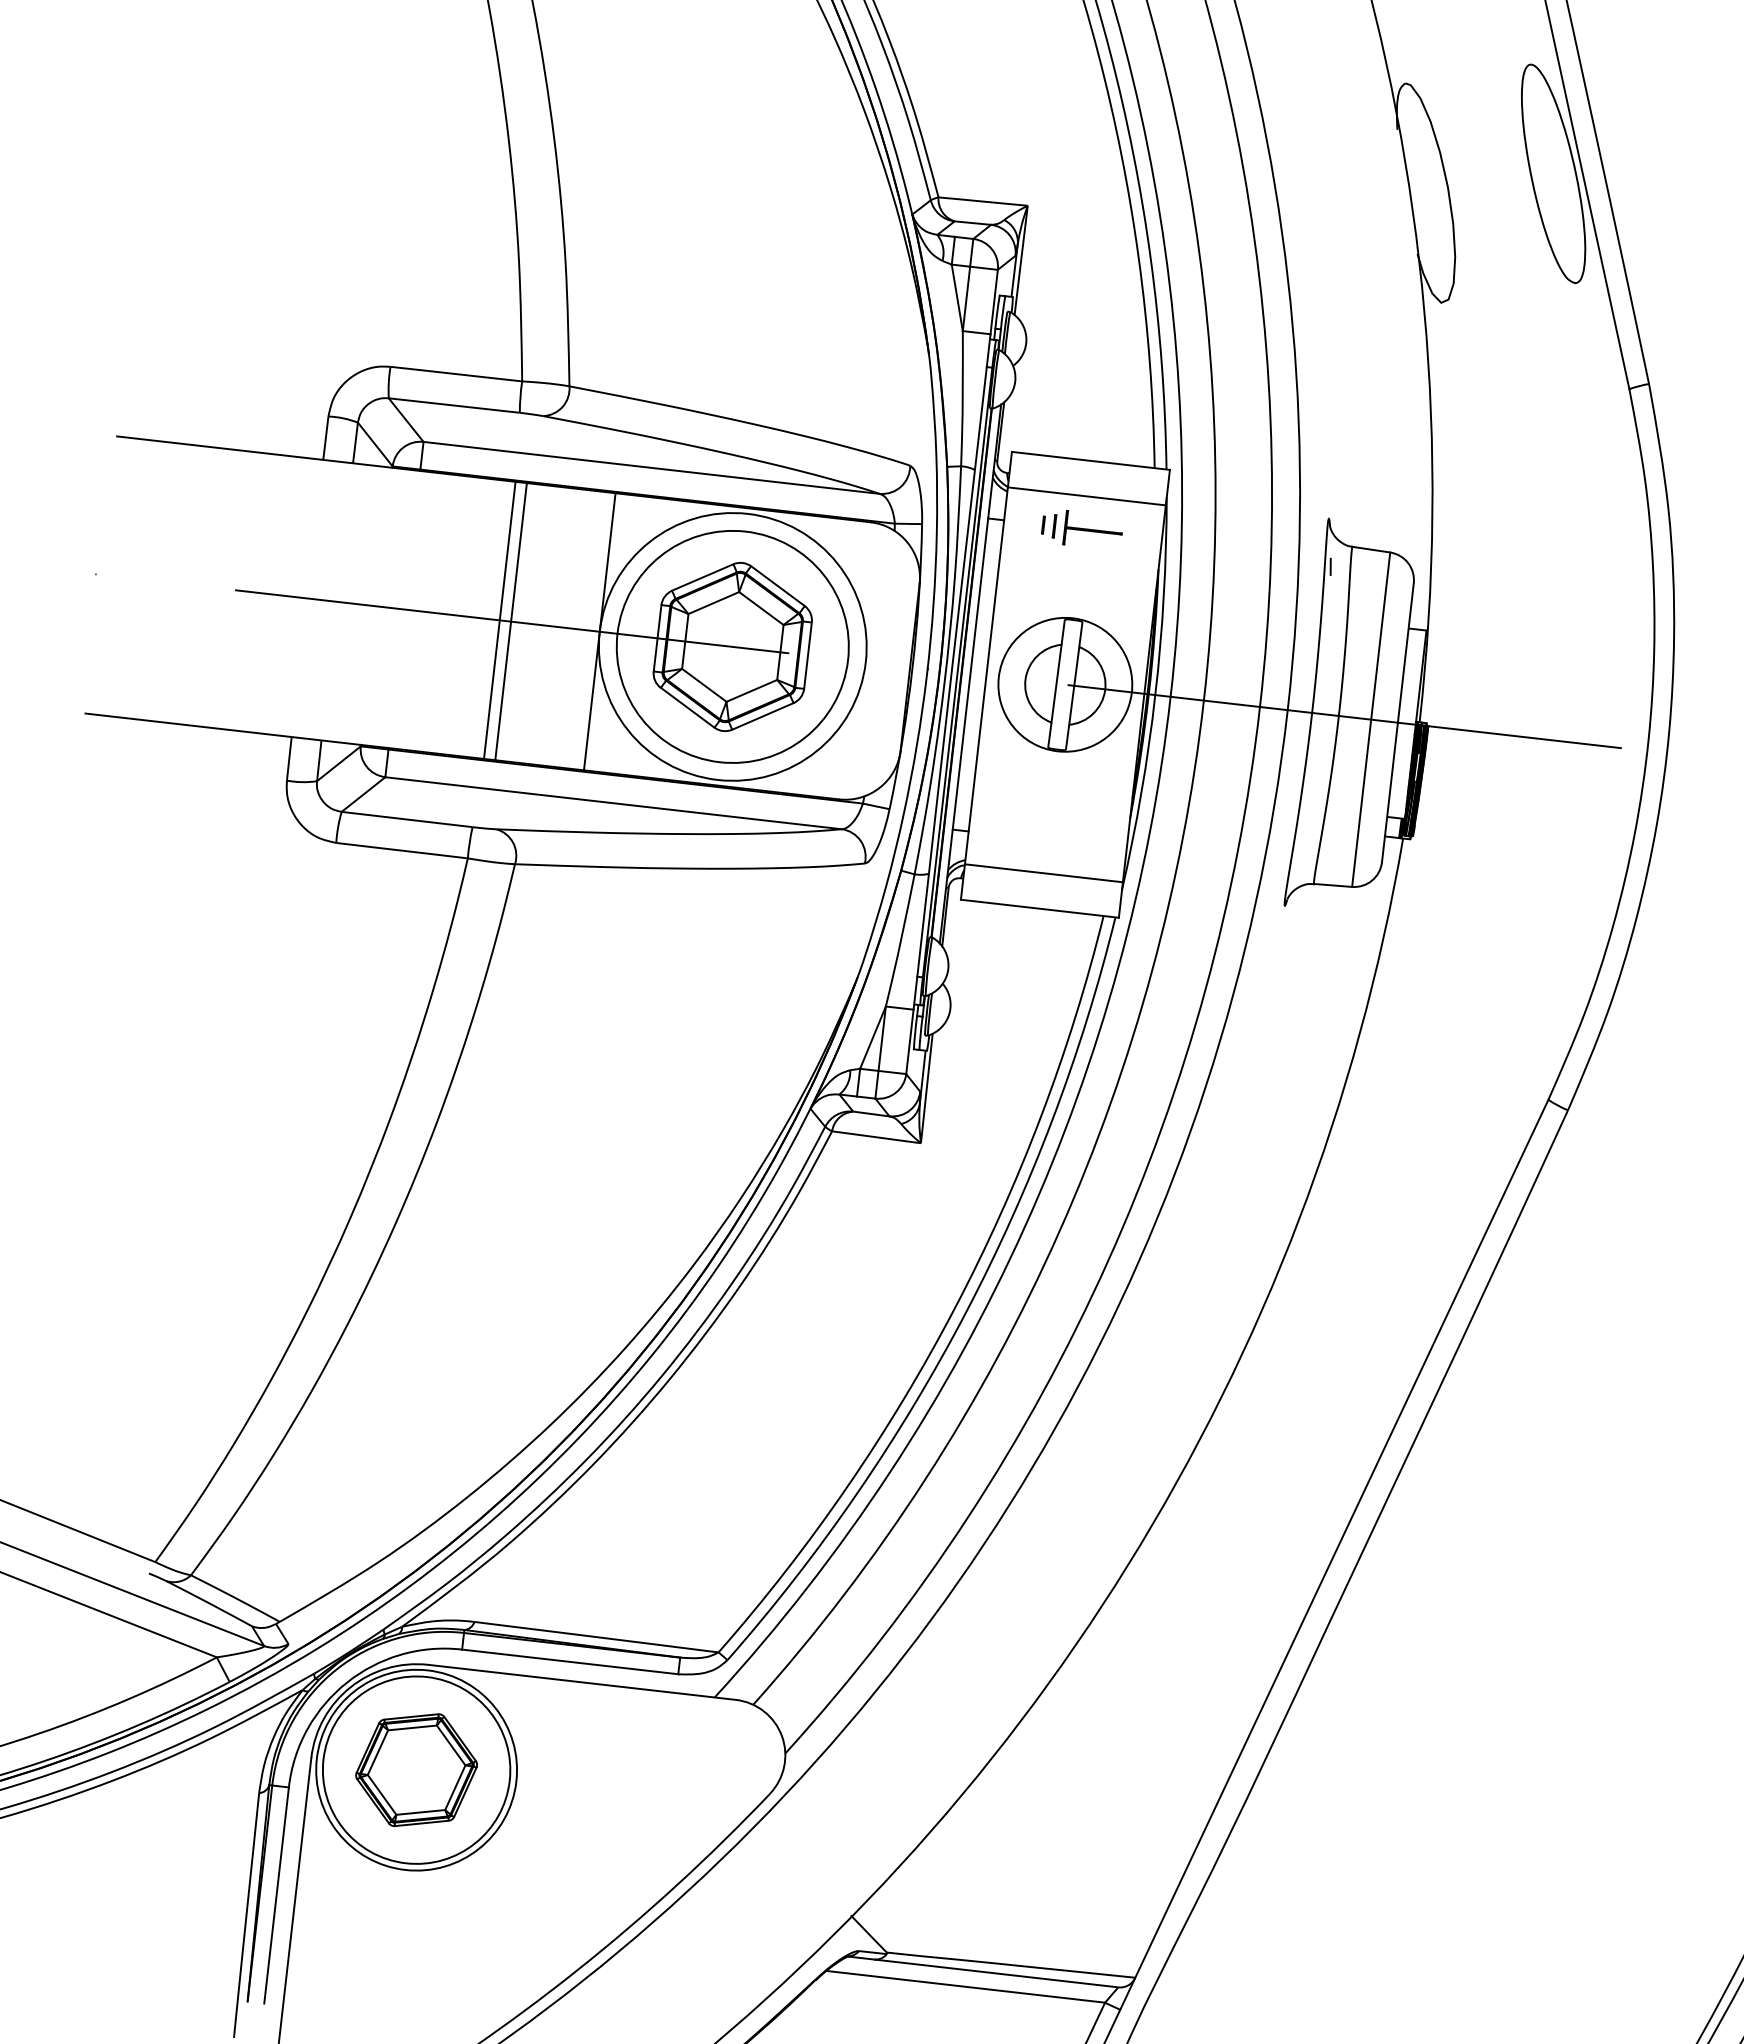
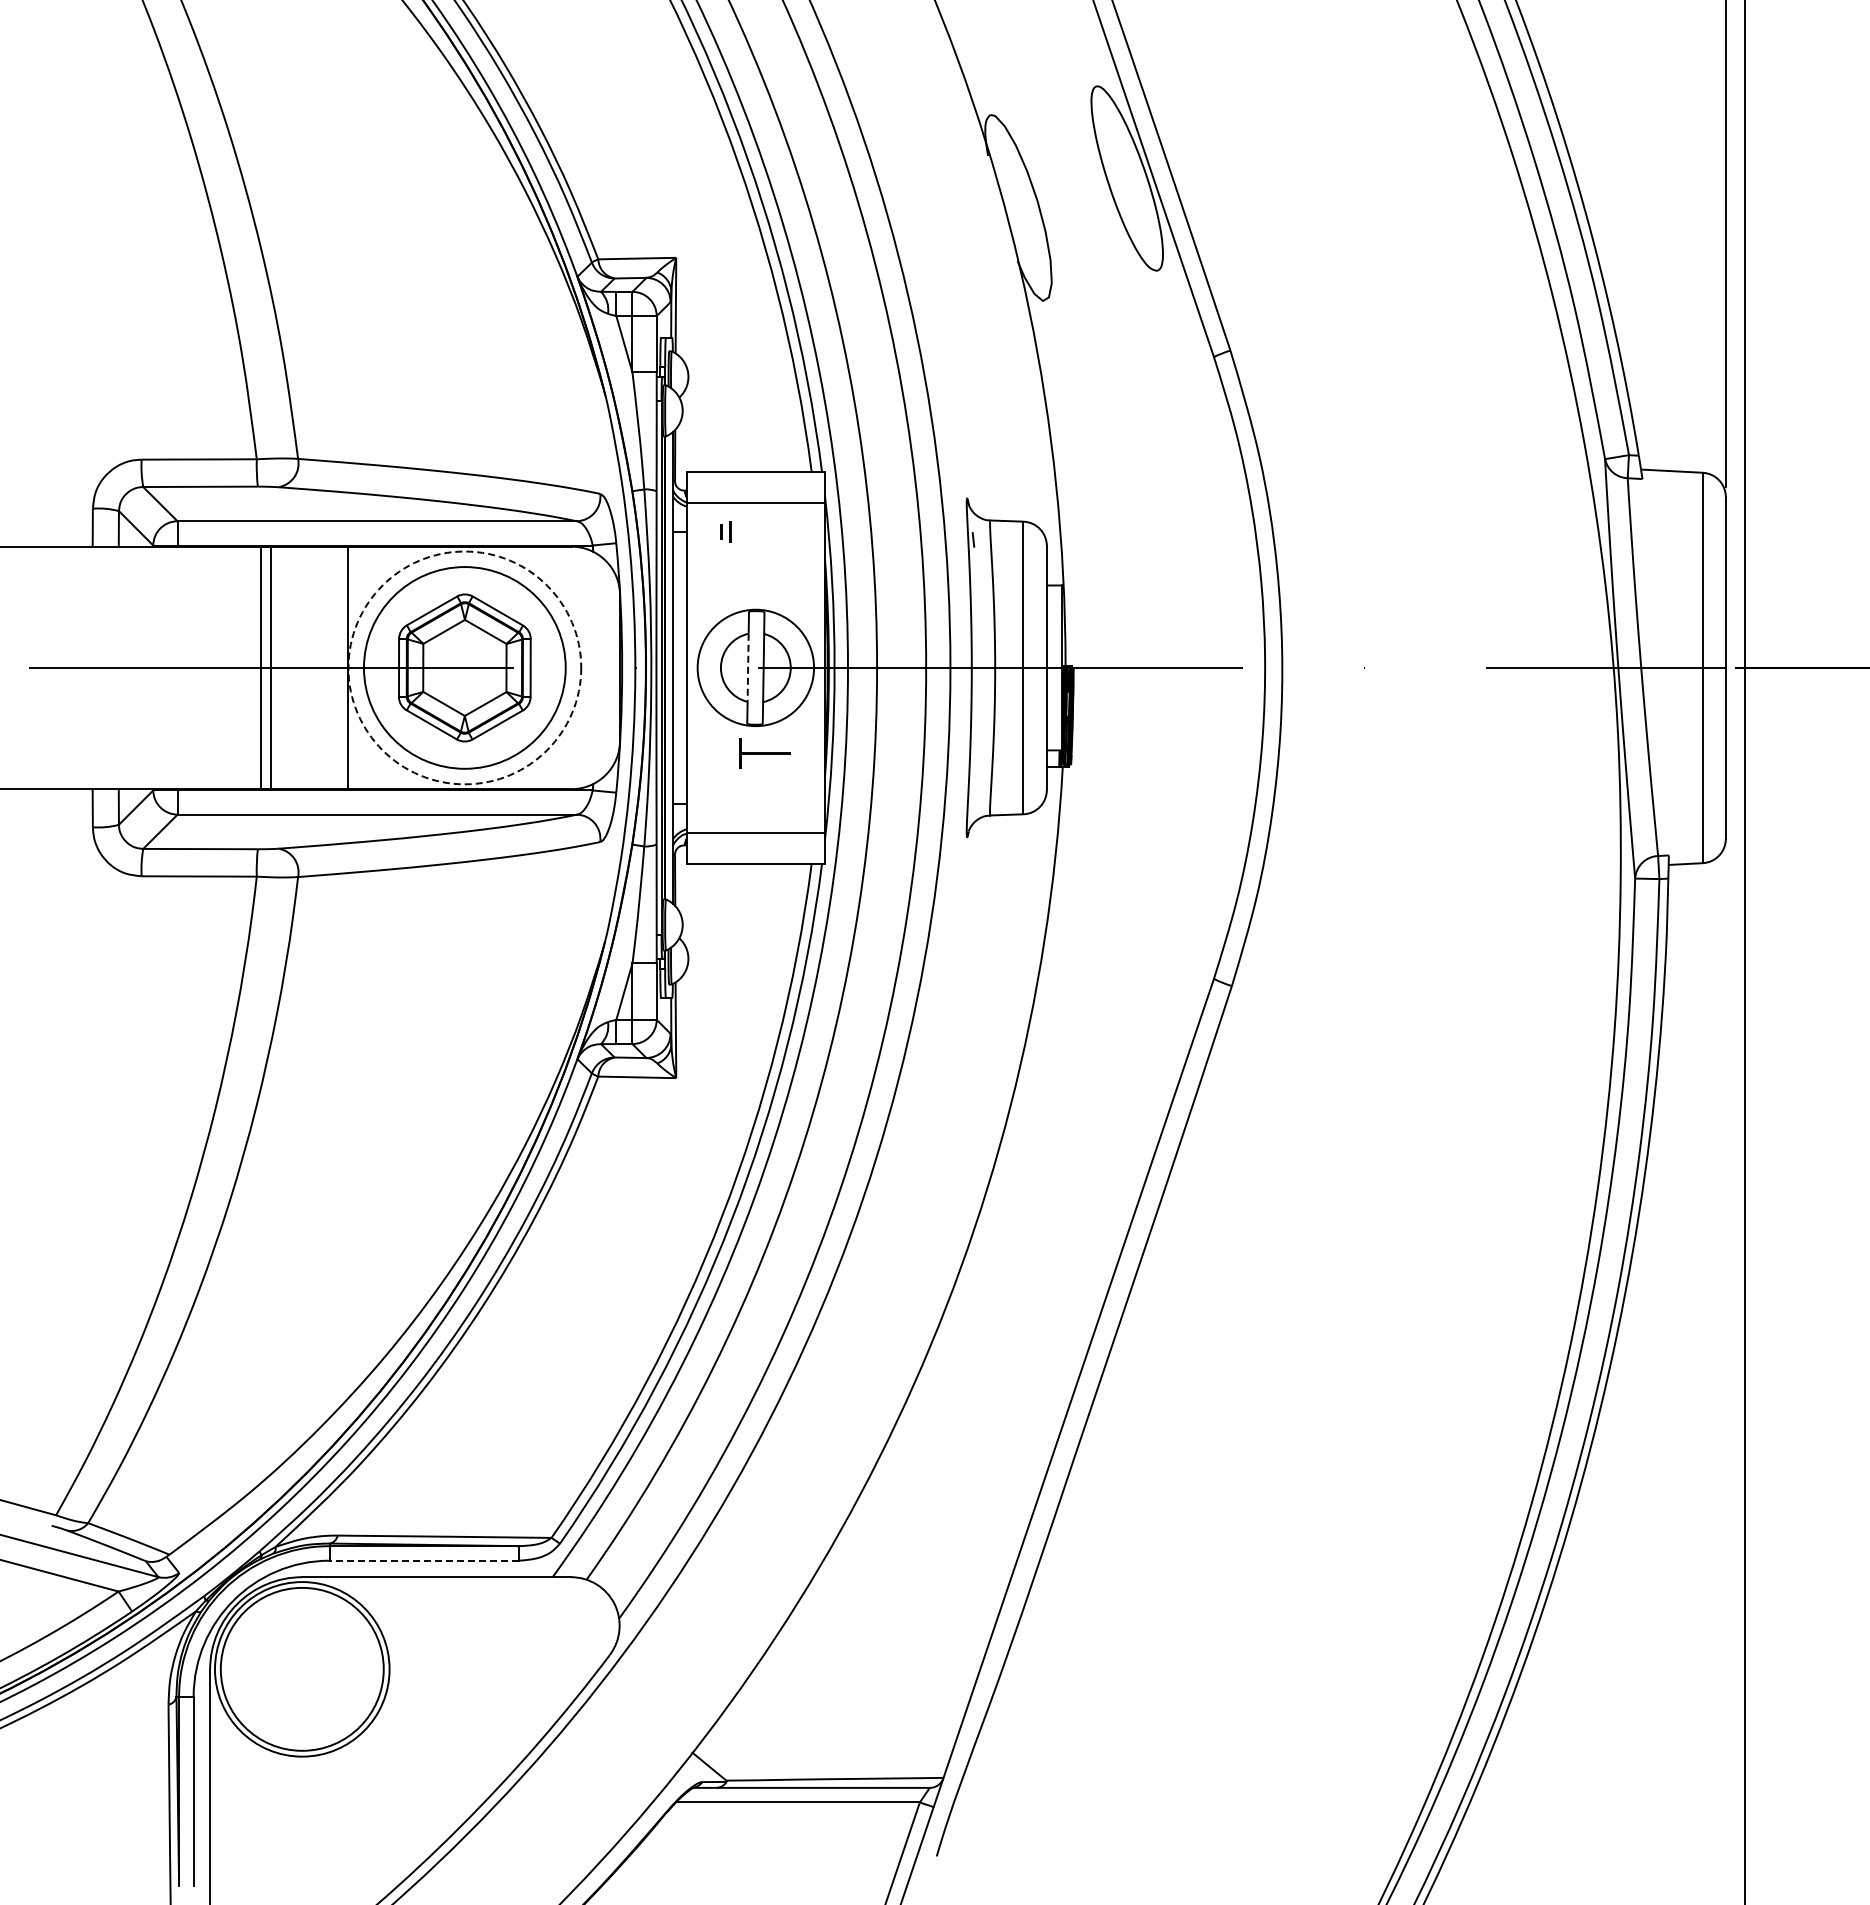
part: (1092, 531) -> (764, 753), moved
circle: (732, 646) -> (464, 667), solid -> dashed
line: (1056, 684) -> (748, 668), solid -> dashed
line: (570, 1661) -> (424, 1560), solid -> dashed
part: (415, 1769) -> (301, 1668), removed

